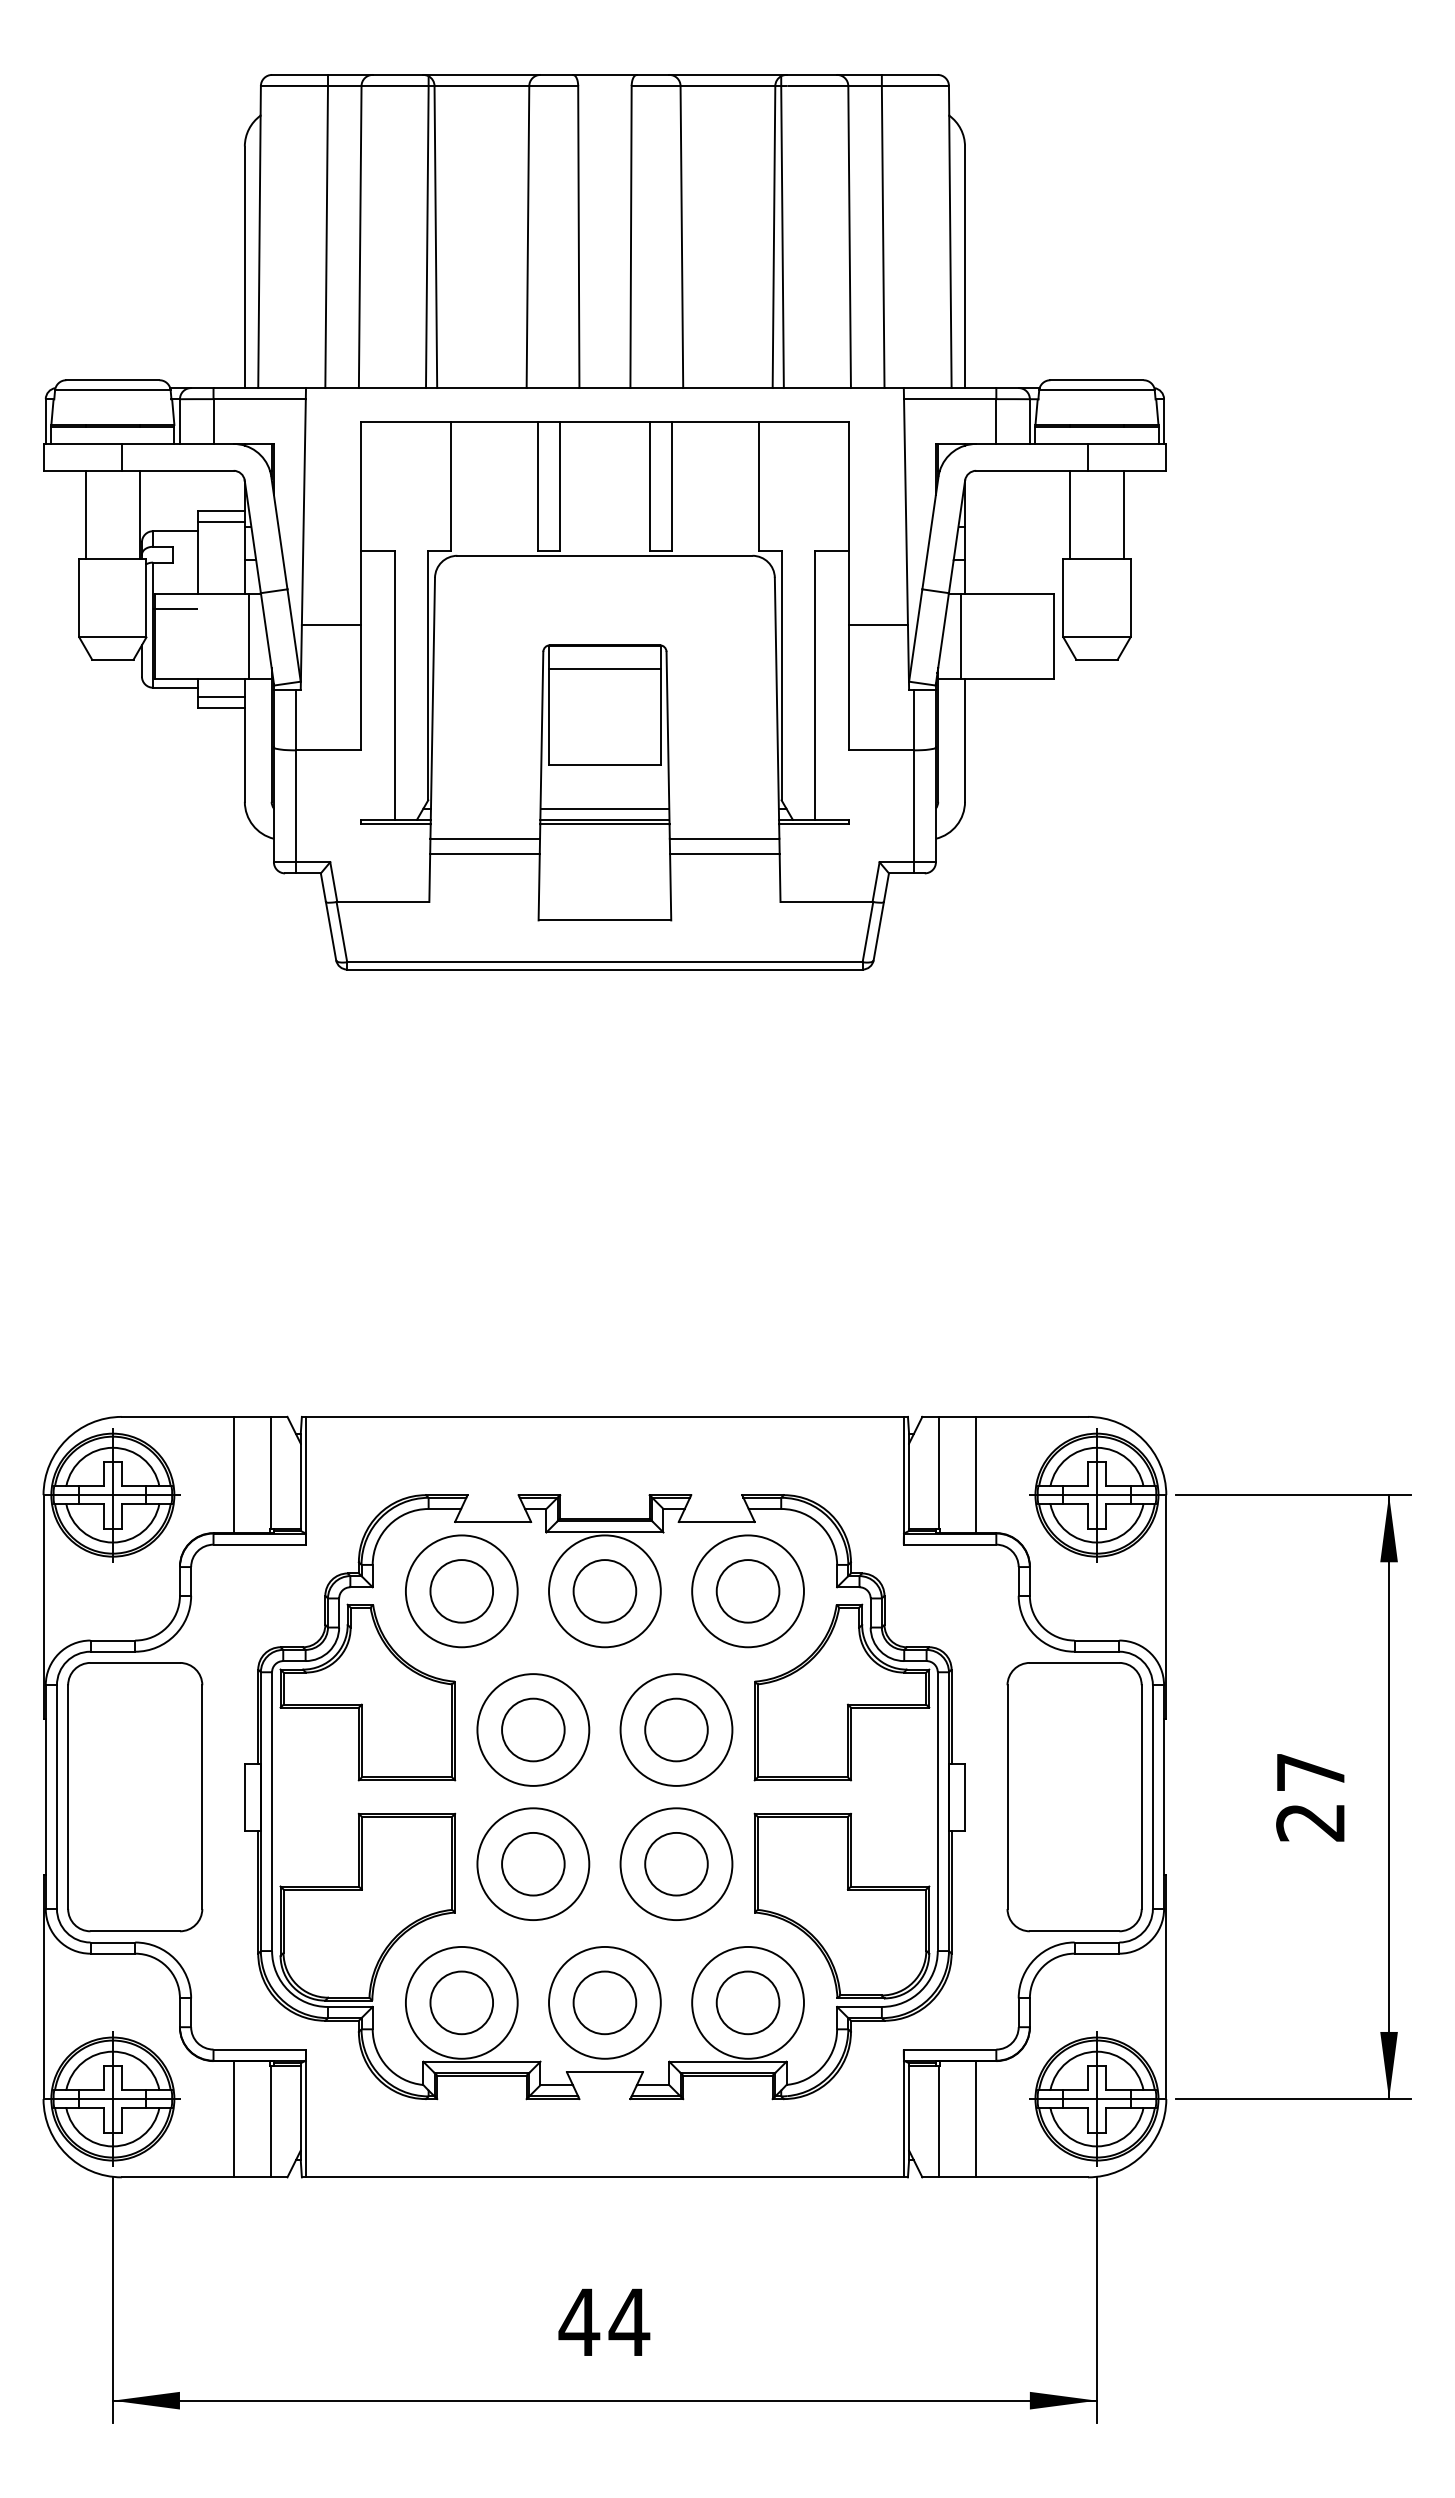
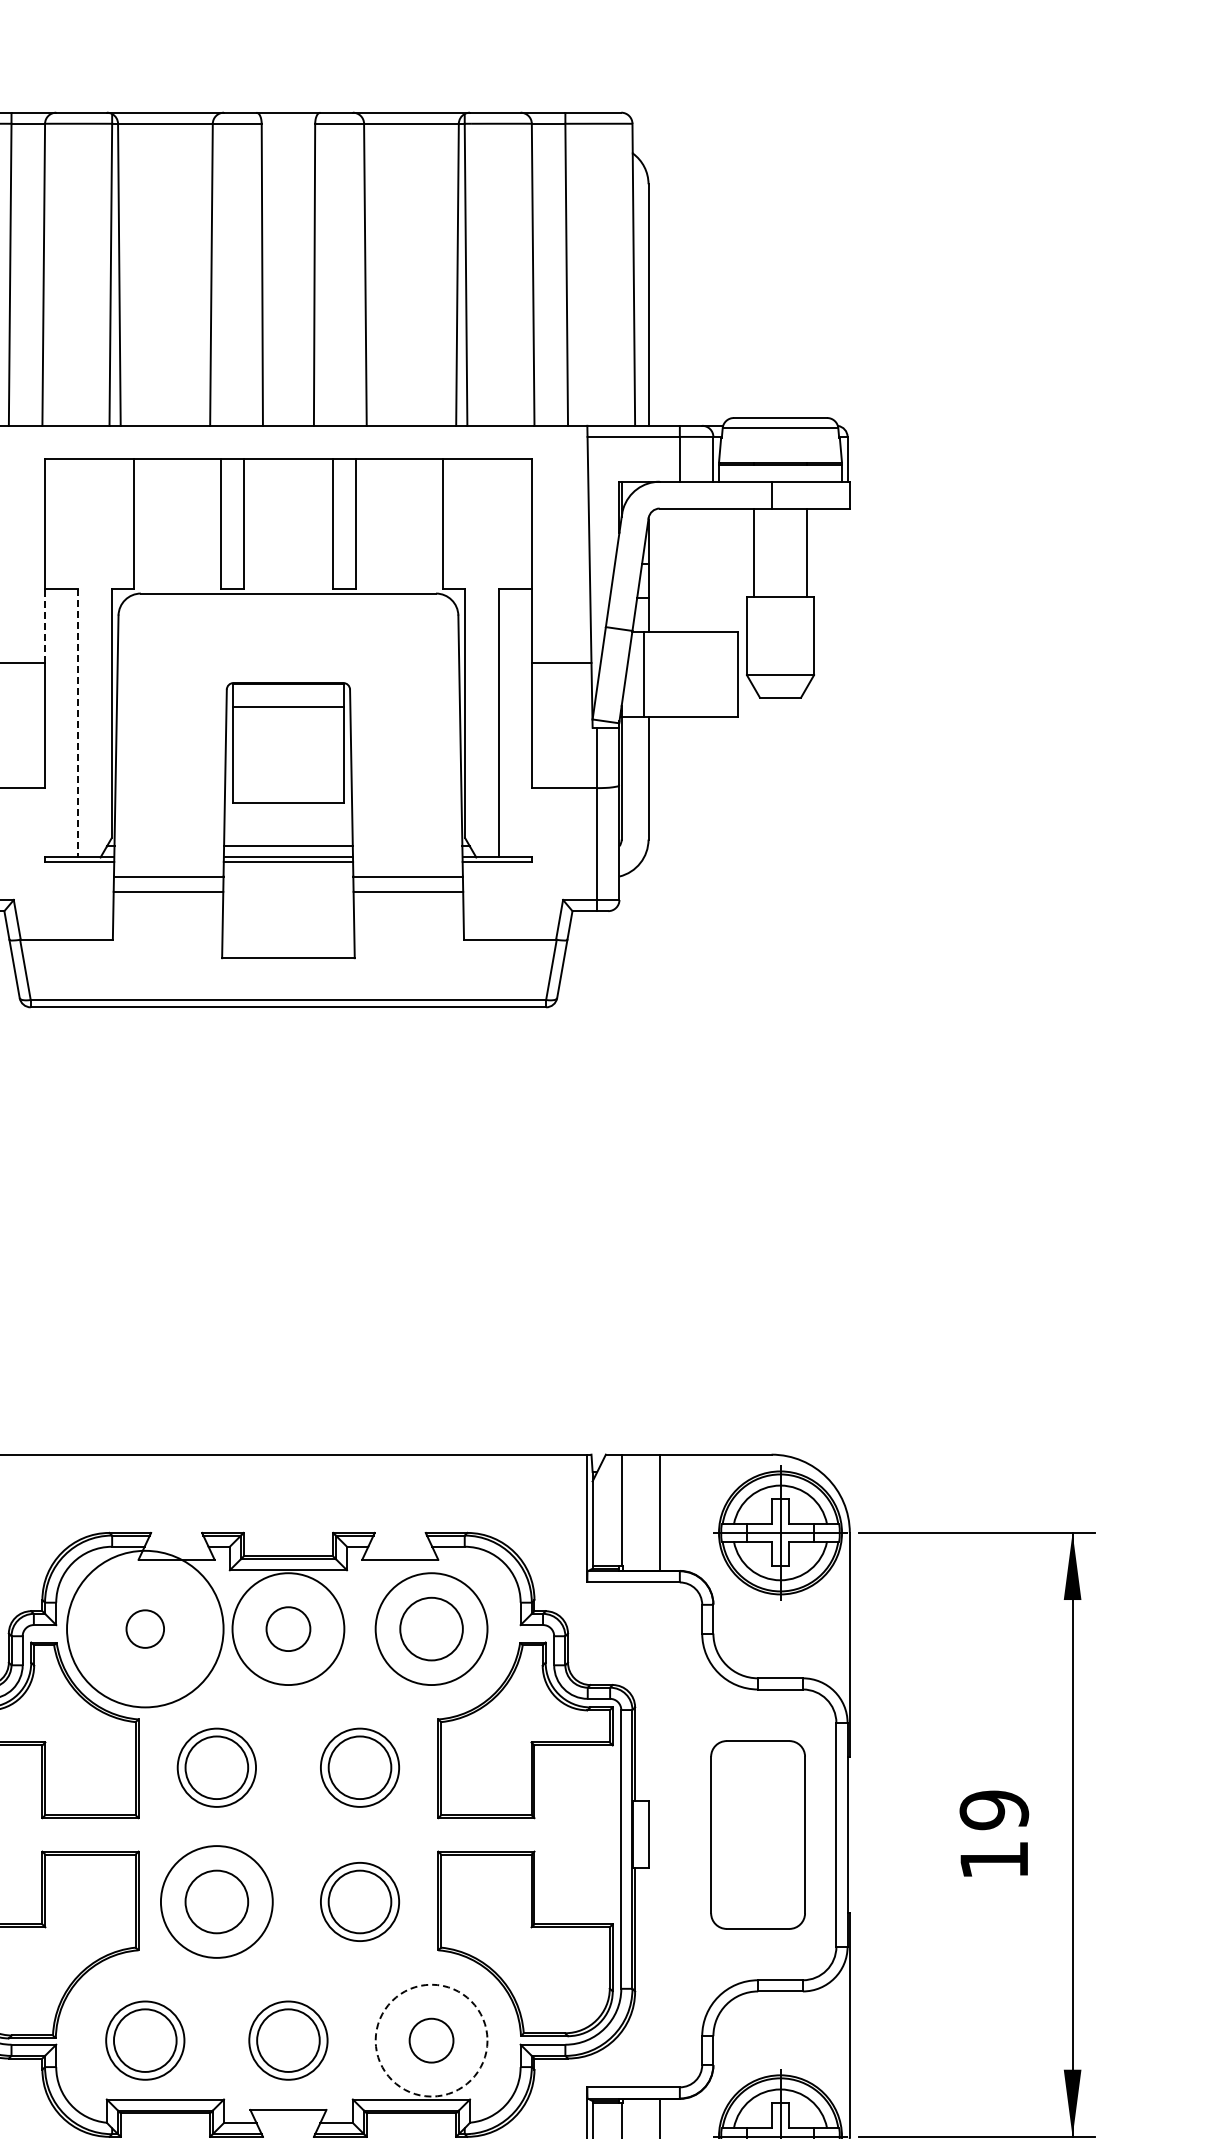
line: (361, 588) -> (45, 626), solid -> dashed
line: (394, 686) -> (78, 724), solid -> dashed
circle: (461, 1591) -> (145, 1629), size x0.6
circle: (461, 1591) -> (145, 1629), size x1.4
circle: (604, 1591) -> (288, 1629), size x0.7
circle: (533, 1729) -> (217, 1767), size x0.7
circle: (676, 1729) -> (360, 1767), size x0.7
text: (1310, 1796) -> (994, 1834), 27 -> 19
part: (1074, 1797) -> (758, 1835), size x0.7
circle: (676, 1864) -> (360, 1902), size x0.7
circle: (461, 2002) -> (145, 2040), size x0.7
circle: (604, 2002) -> (288, 2040), size x0.7
circle: (747, 2002) -> (431, 2040), size x0.7
circle: (747, 2002) -> (431, 2040), solid -> dashed

